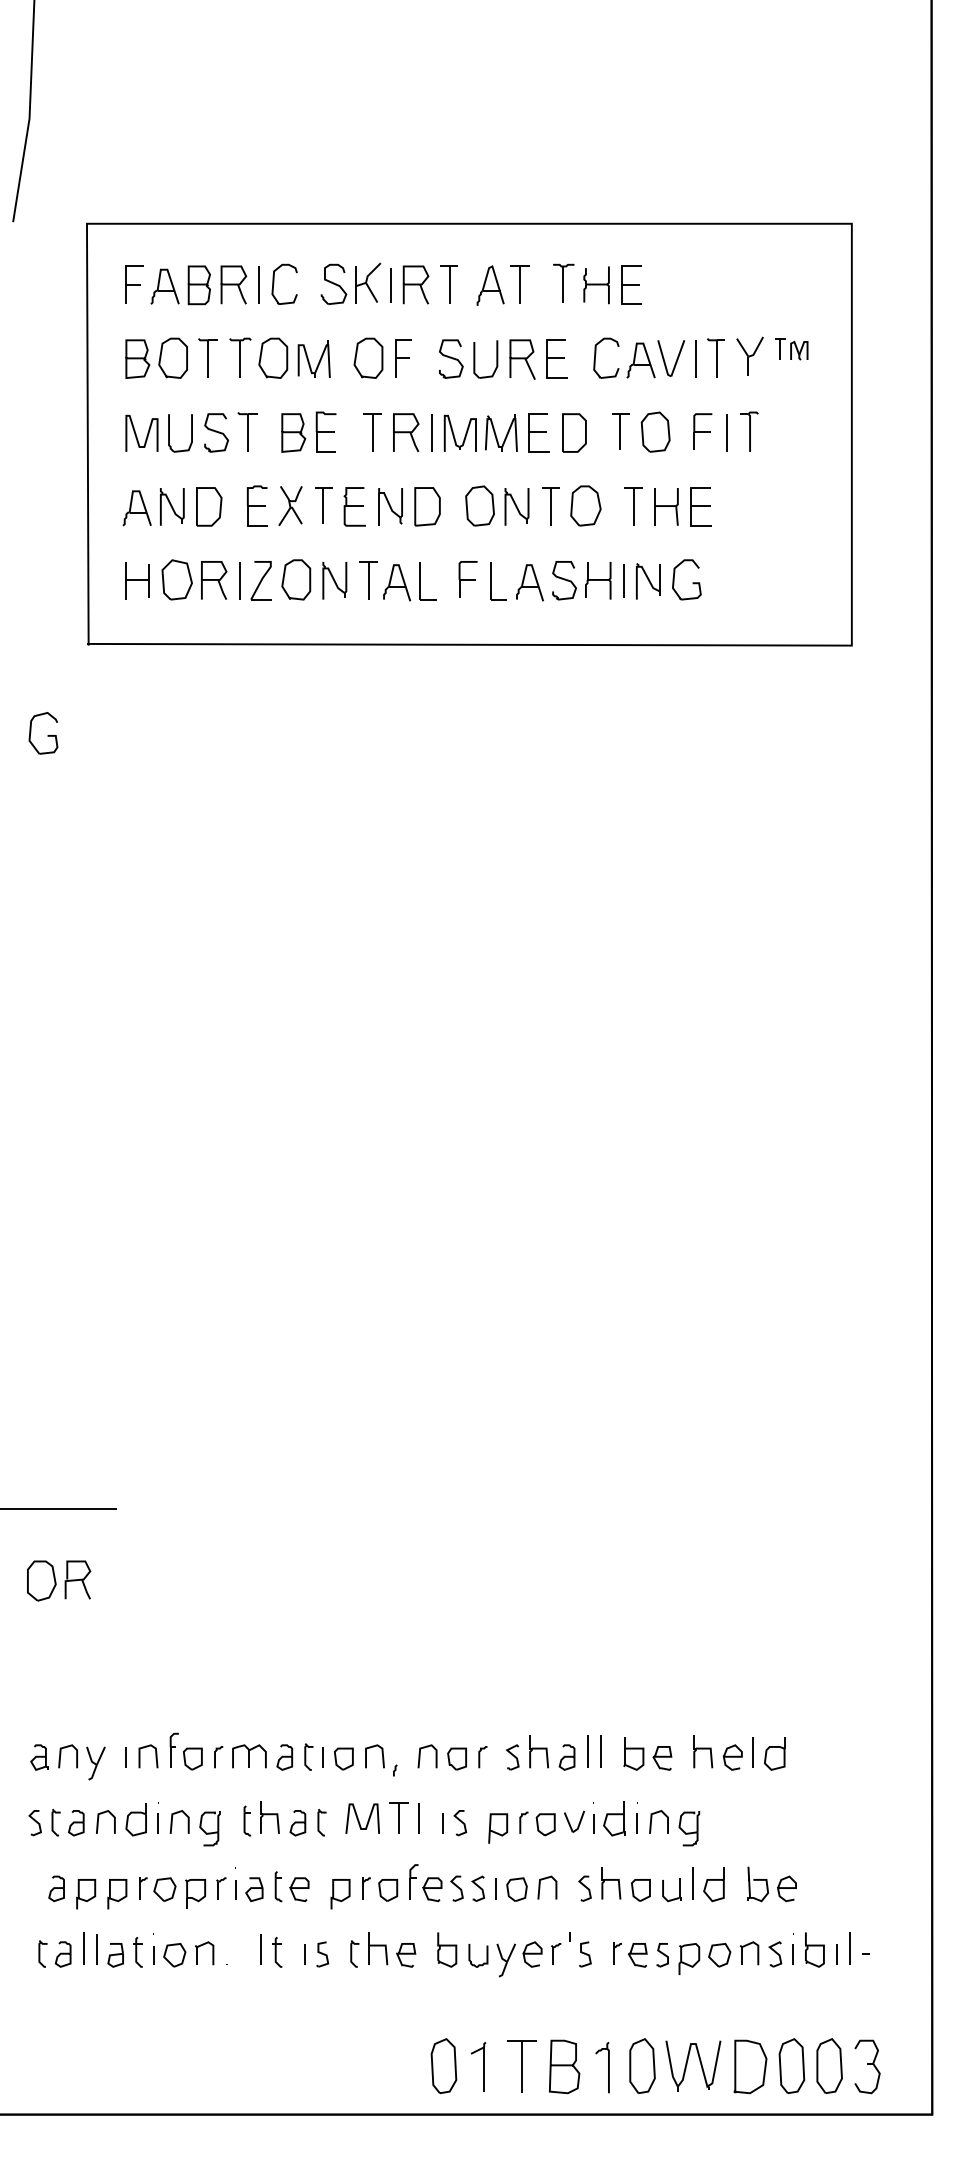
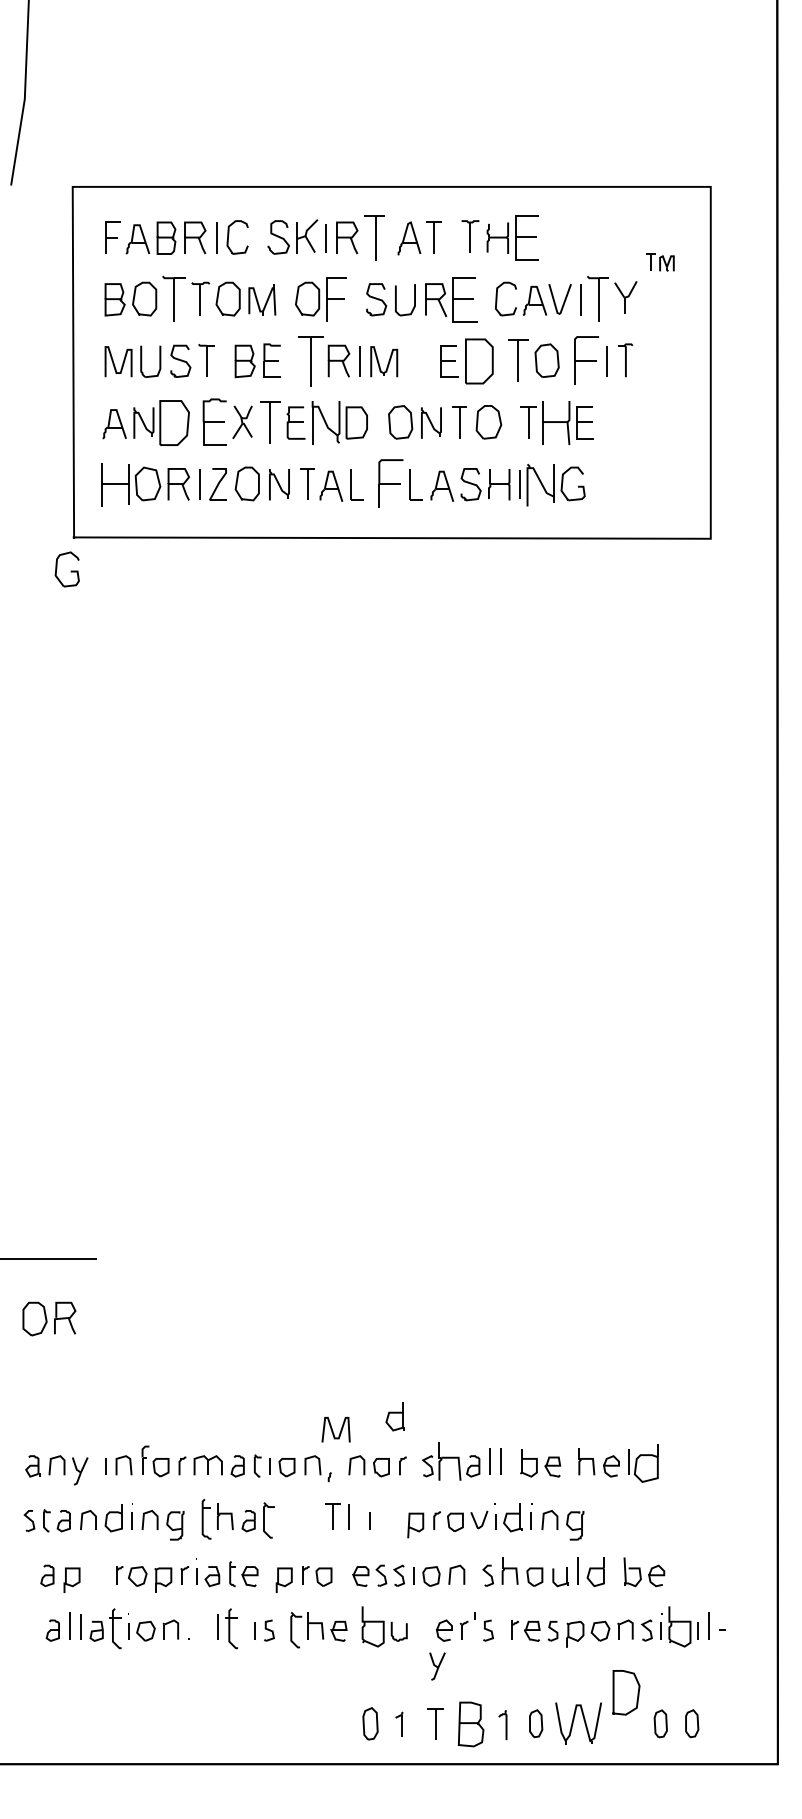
part: (448, 284) -> (374, 237), size x1.4
part: (631, 284) -> (526, 237), size x1.4
part: (791, 349) -> (660, 262), moved
part: (207, 357) -> (173, 298), size x1.4
part: (715, 357) -> (597, 298), size x1.4
part: (403, 358) -> (336, 299), size x1.4
part: (556, 358) -> (464, 299), size x1.4
part: (620, 431) -> (517, 360), size x1.4
part: (702, 431) -> (586, 360), size x1.6
part: (372, 432) -> (310, 361), size x1.6
part: (501, 432) -> (418, 361), removed
part: (574, 432) -> (479, 361), size x1.4
part: (257, 505) -> (214, 421), size x1.4
part: (323, 505) -> (270, 421), size x1.4
part: (209, 506) -> (174, 422), size x1.4
part: (390, 506) -> (325, 422), size x1.4
part: (666, 506) -> (556, 422), size x1.4
part: (467, 579) -> (390, 483), size x1.6
part: (137, 580) -> (114, 484), size x1.4
part: (648, 581) -> (541, 485), size x1.4
part: (43, 733) -> (67, 569), moved
part: (473, 1697) -> (395, 1416), added
part: (538, 1751) -> (449, 1461), size x1.4
part: (774, 1753) -> (646, 1462), size x1.4
part: (247, 1820) -> (206, 1518), size x1.6
curve: (359, 1820) -> (333, 1431), moved
part: (321, 1822) -> (268, 1520), size x1.6
part: (460, 1823) -> (384, 1521), removed
part: (413, 1881) -> (345, 1569), removed
curve: (120, 1898) -> (100, 1583), removed
part: (447, 1949) -> (373, 1626), size x1.4
part: (814, 1949) -> (679, 1626), size x1.4
part: (137, 1952) -> (114, 1628), size x1.6
part: (277, 1952) -> (231, 1628), size x1.6
part: (42, 1953) -> (35, 1629), removed
part: (354, 1953) -> (295, 1629), size x1.6
part: (505, 1960) -> (436, 1666), moved
part: (642, 2065) -> (536, 1723), size x0.6
part: (829, 2065) -> (692, 1723), size x0.6
part: (443, 2066) -> (370, 1724), size x0.7
part: (478, 2066) -> (399, 1724), size x0.6
part: (521, 2066) -> (435, 1724), size x0.7
curve: (736, 2066) -> (614, 1692), moved
part: (791, 2066) -> (660, 1724), size x0.6
part: (867, 2066) -> (723, 1724), removed
part: (602, 2067) -> (502, 1724), size x0.7

